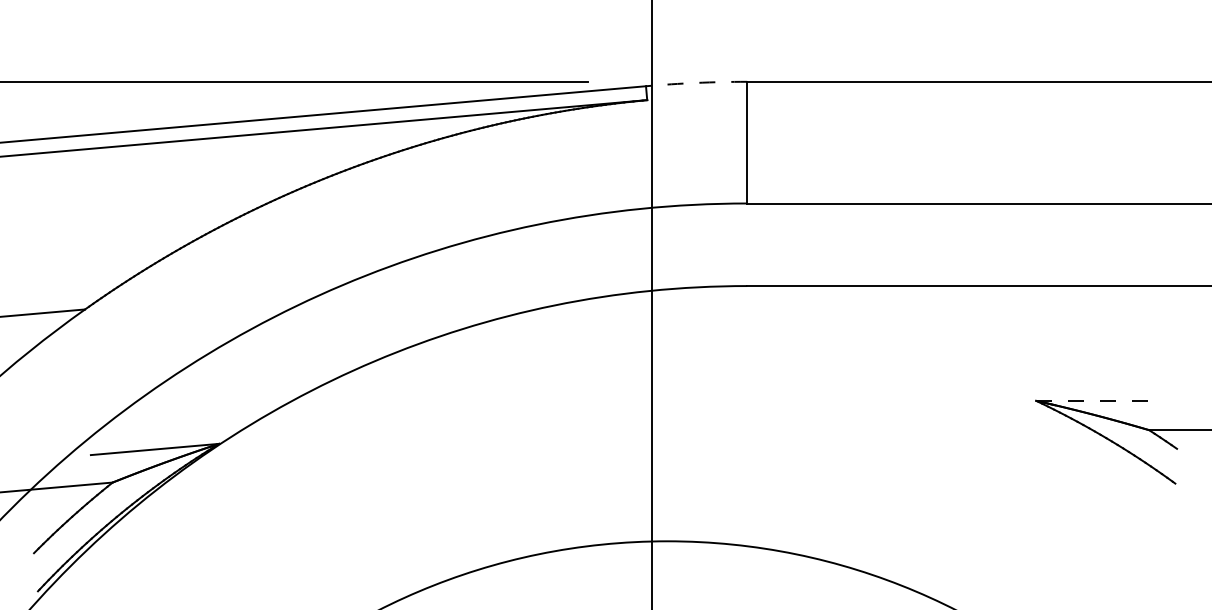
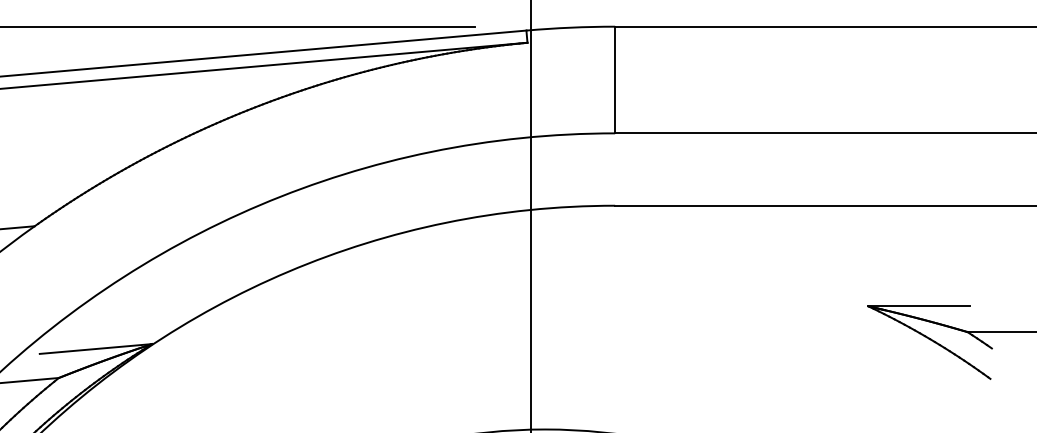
arc: (696, 82) -> (570, 27), dashed -> solid
line: (1093, 400) -> (918, 306), dashed -> solid

